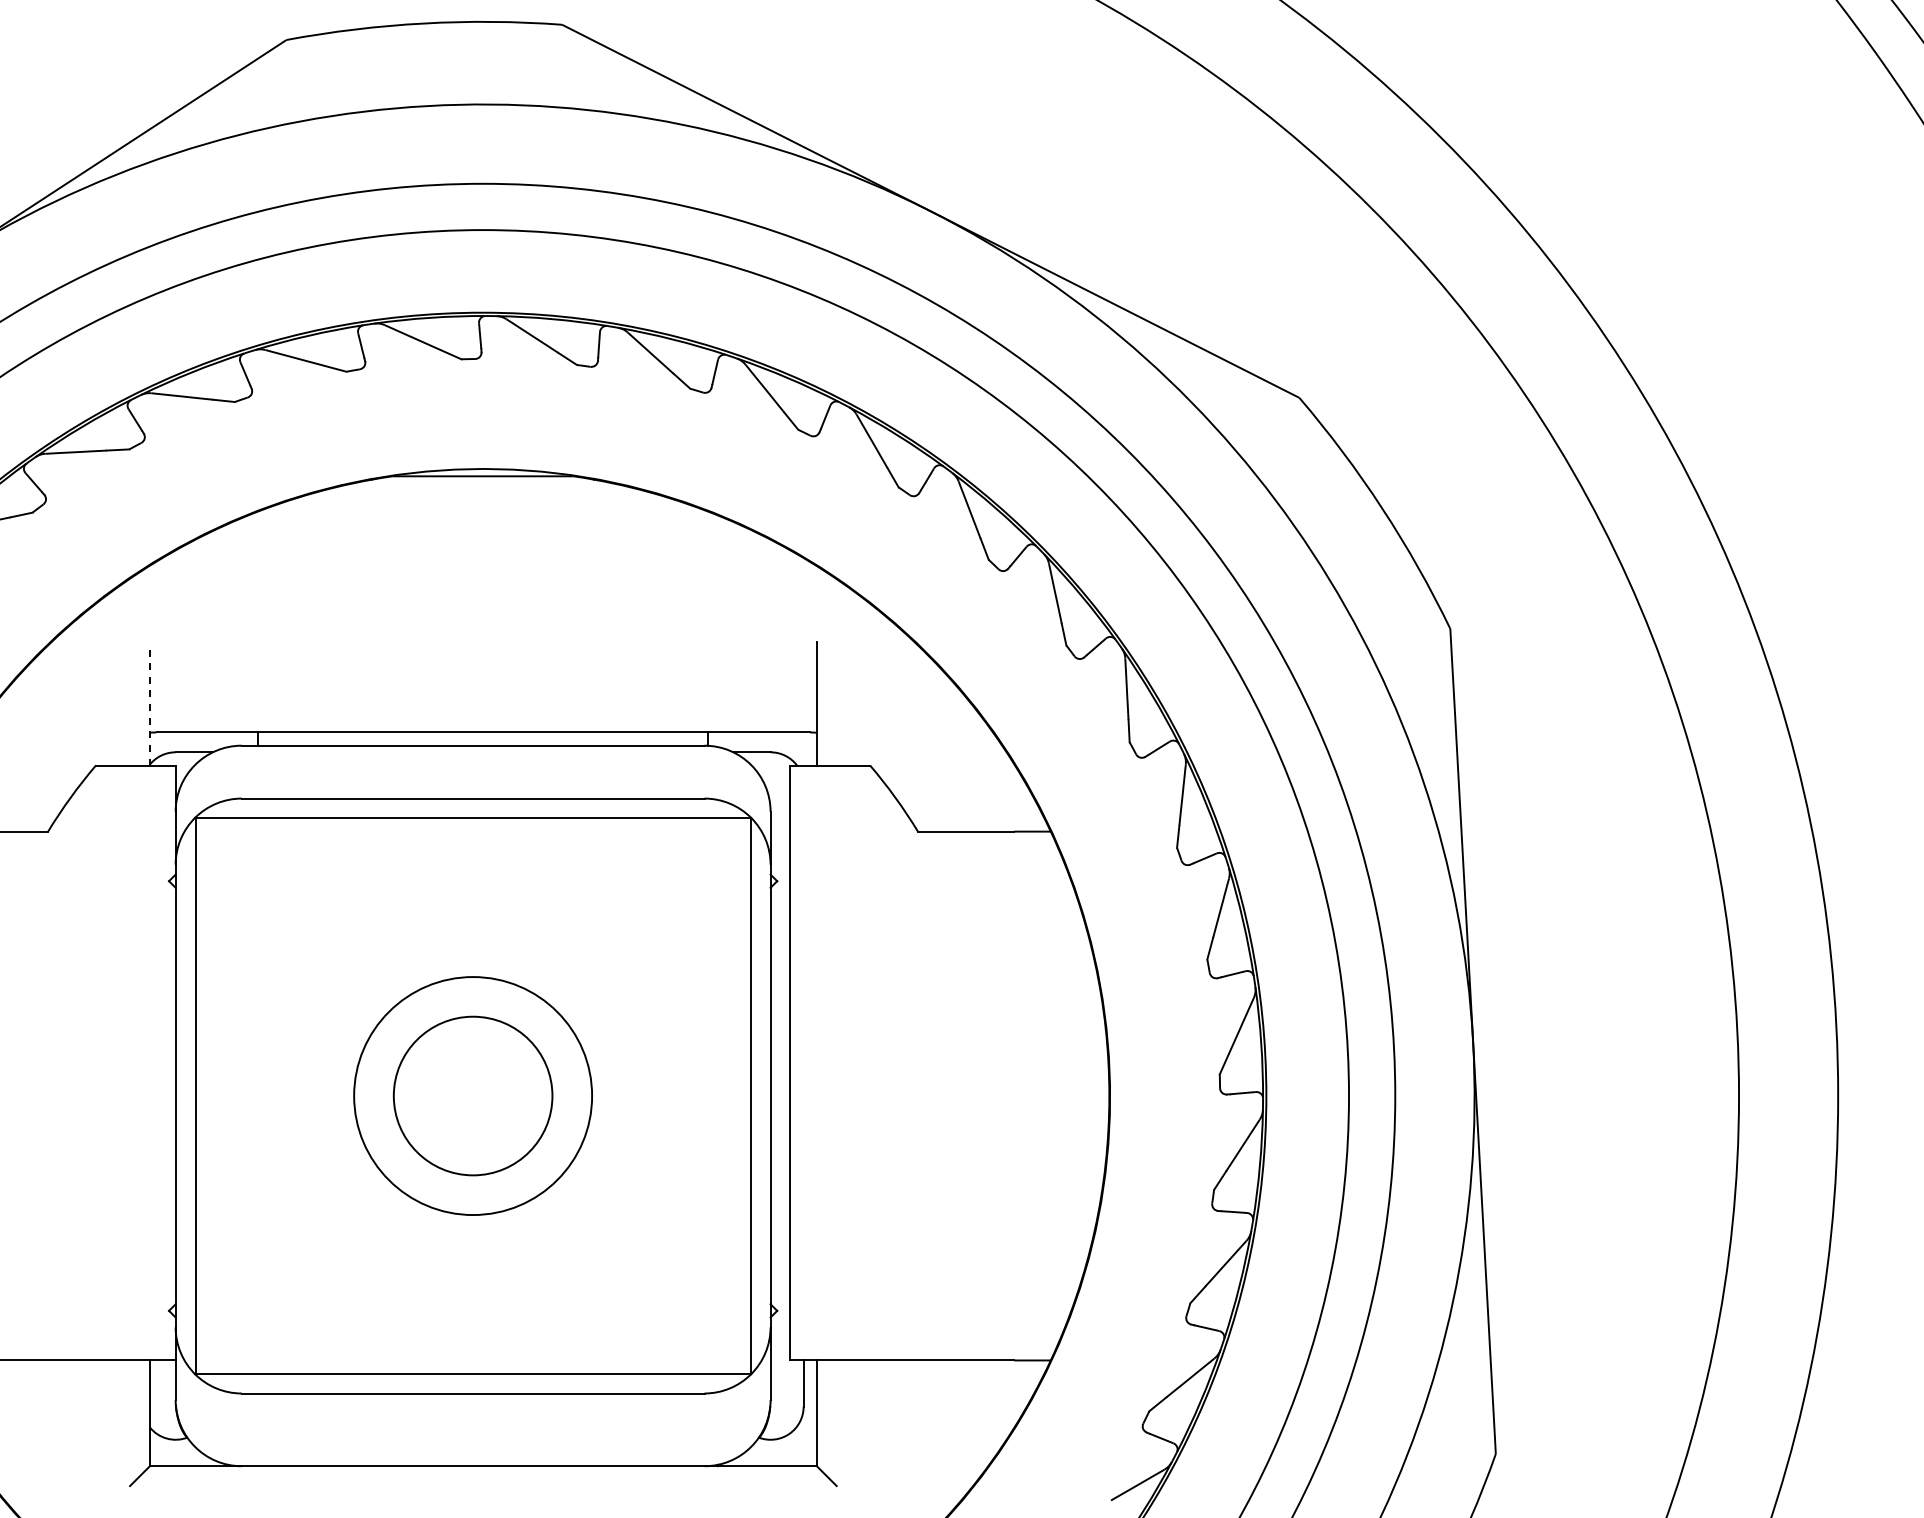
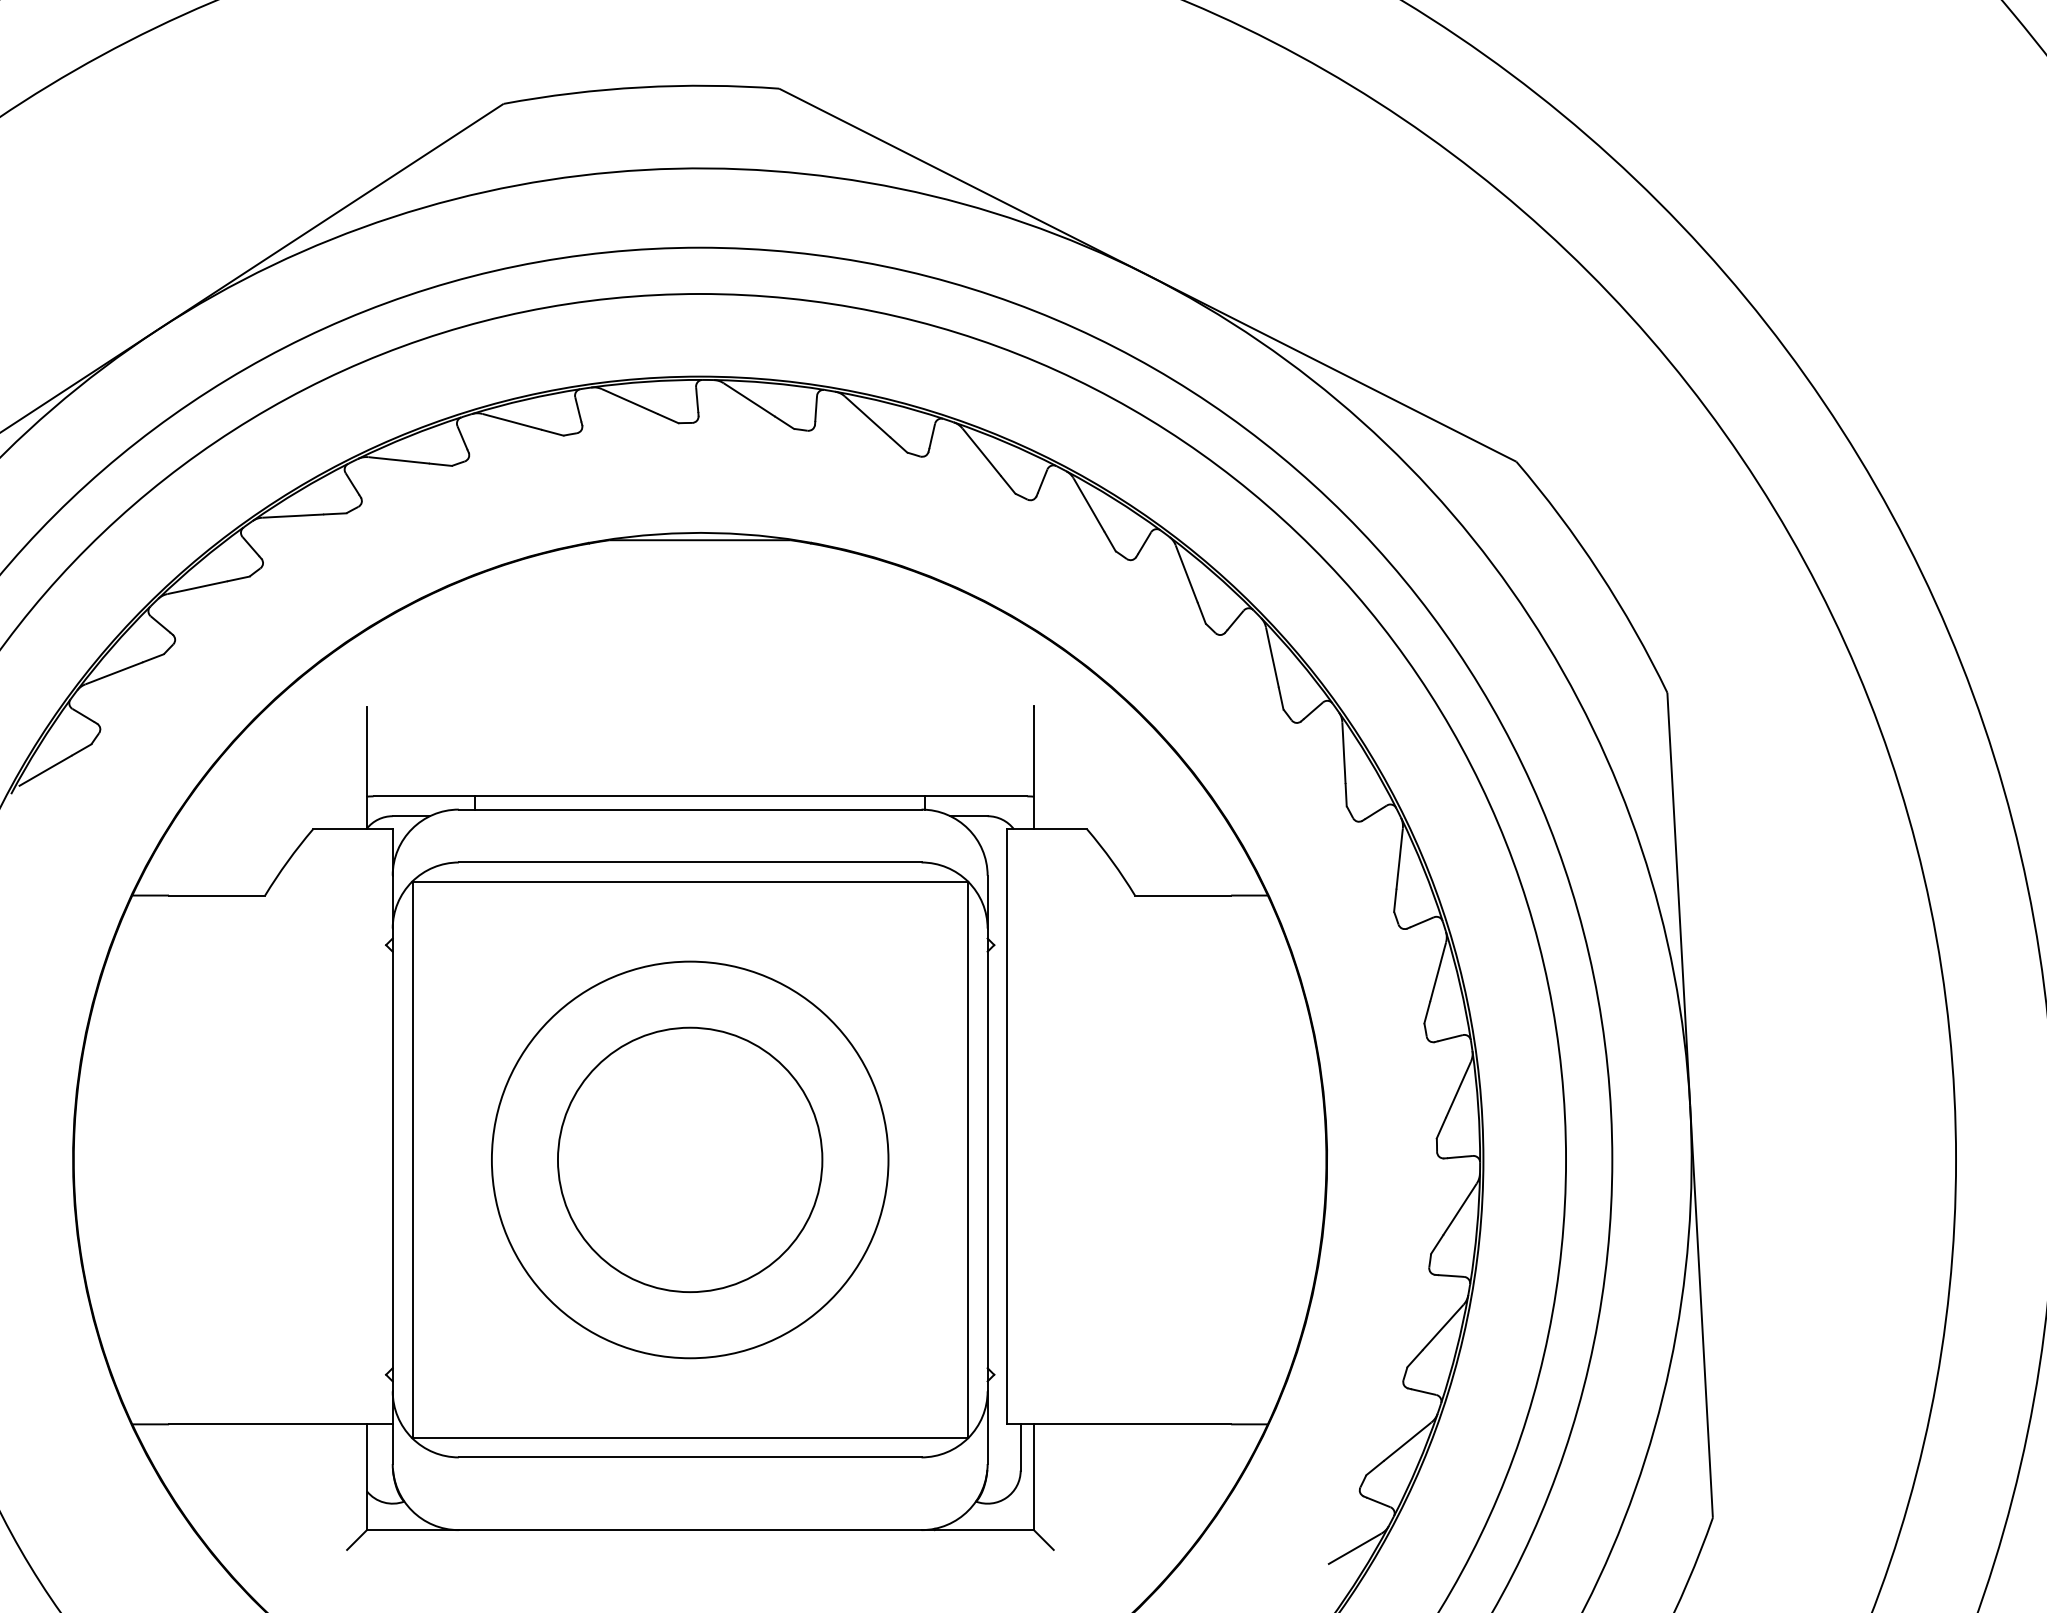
line: (149, 703) -> (366, 767), dashed -> solid
circle: (472, 1095) -> (689, 1159), size x1.67
circle: (472, 1095) -> (689, 1159), size x1.67

